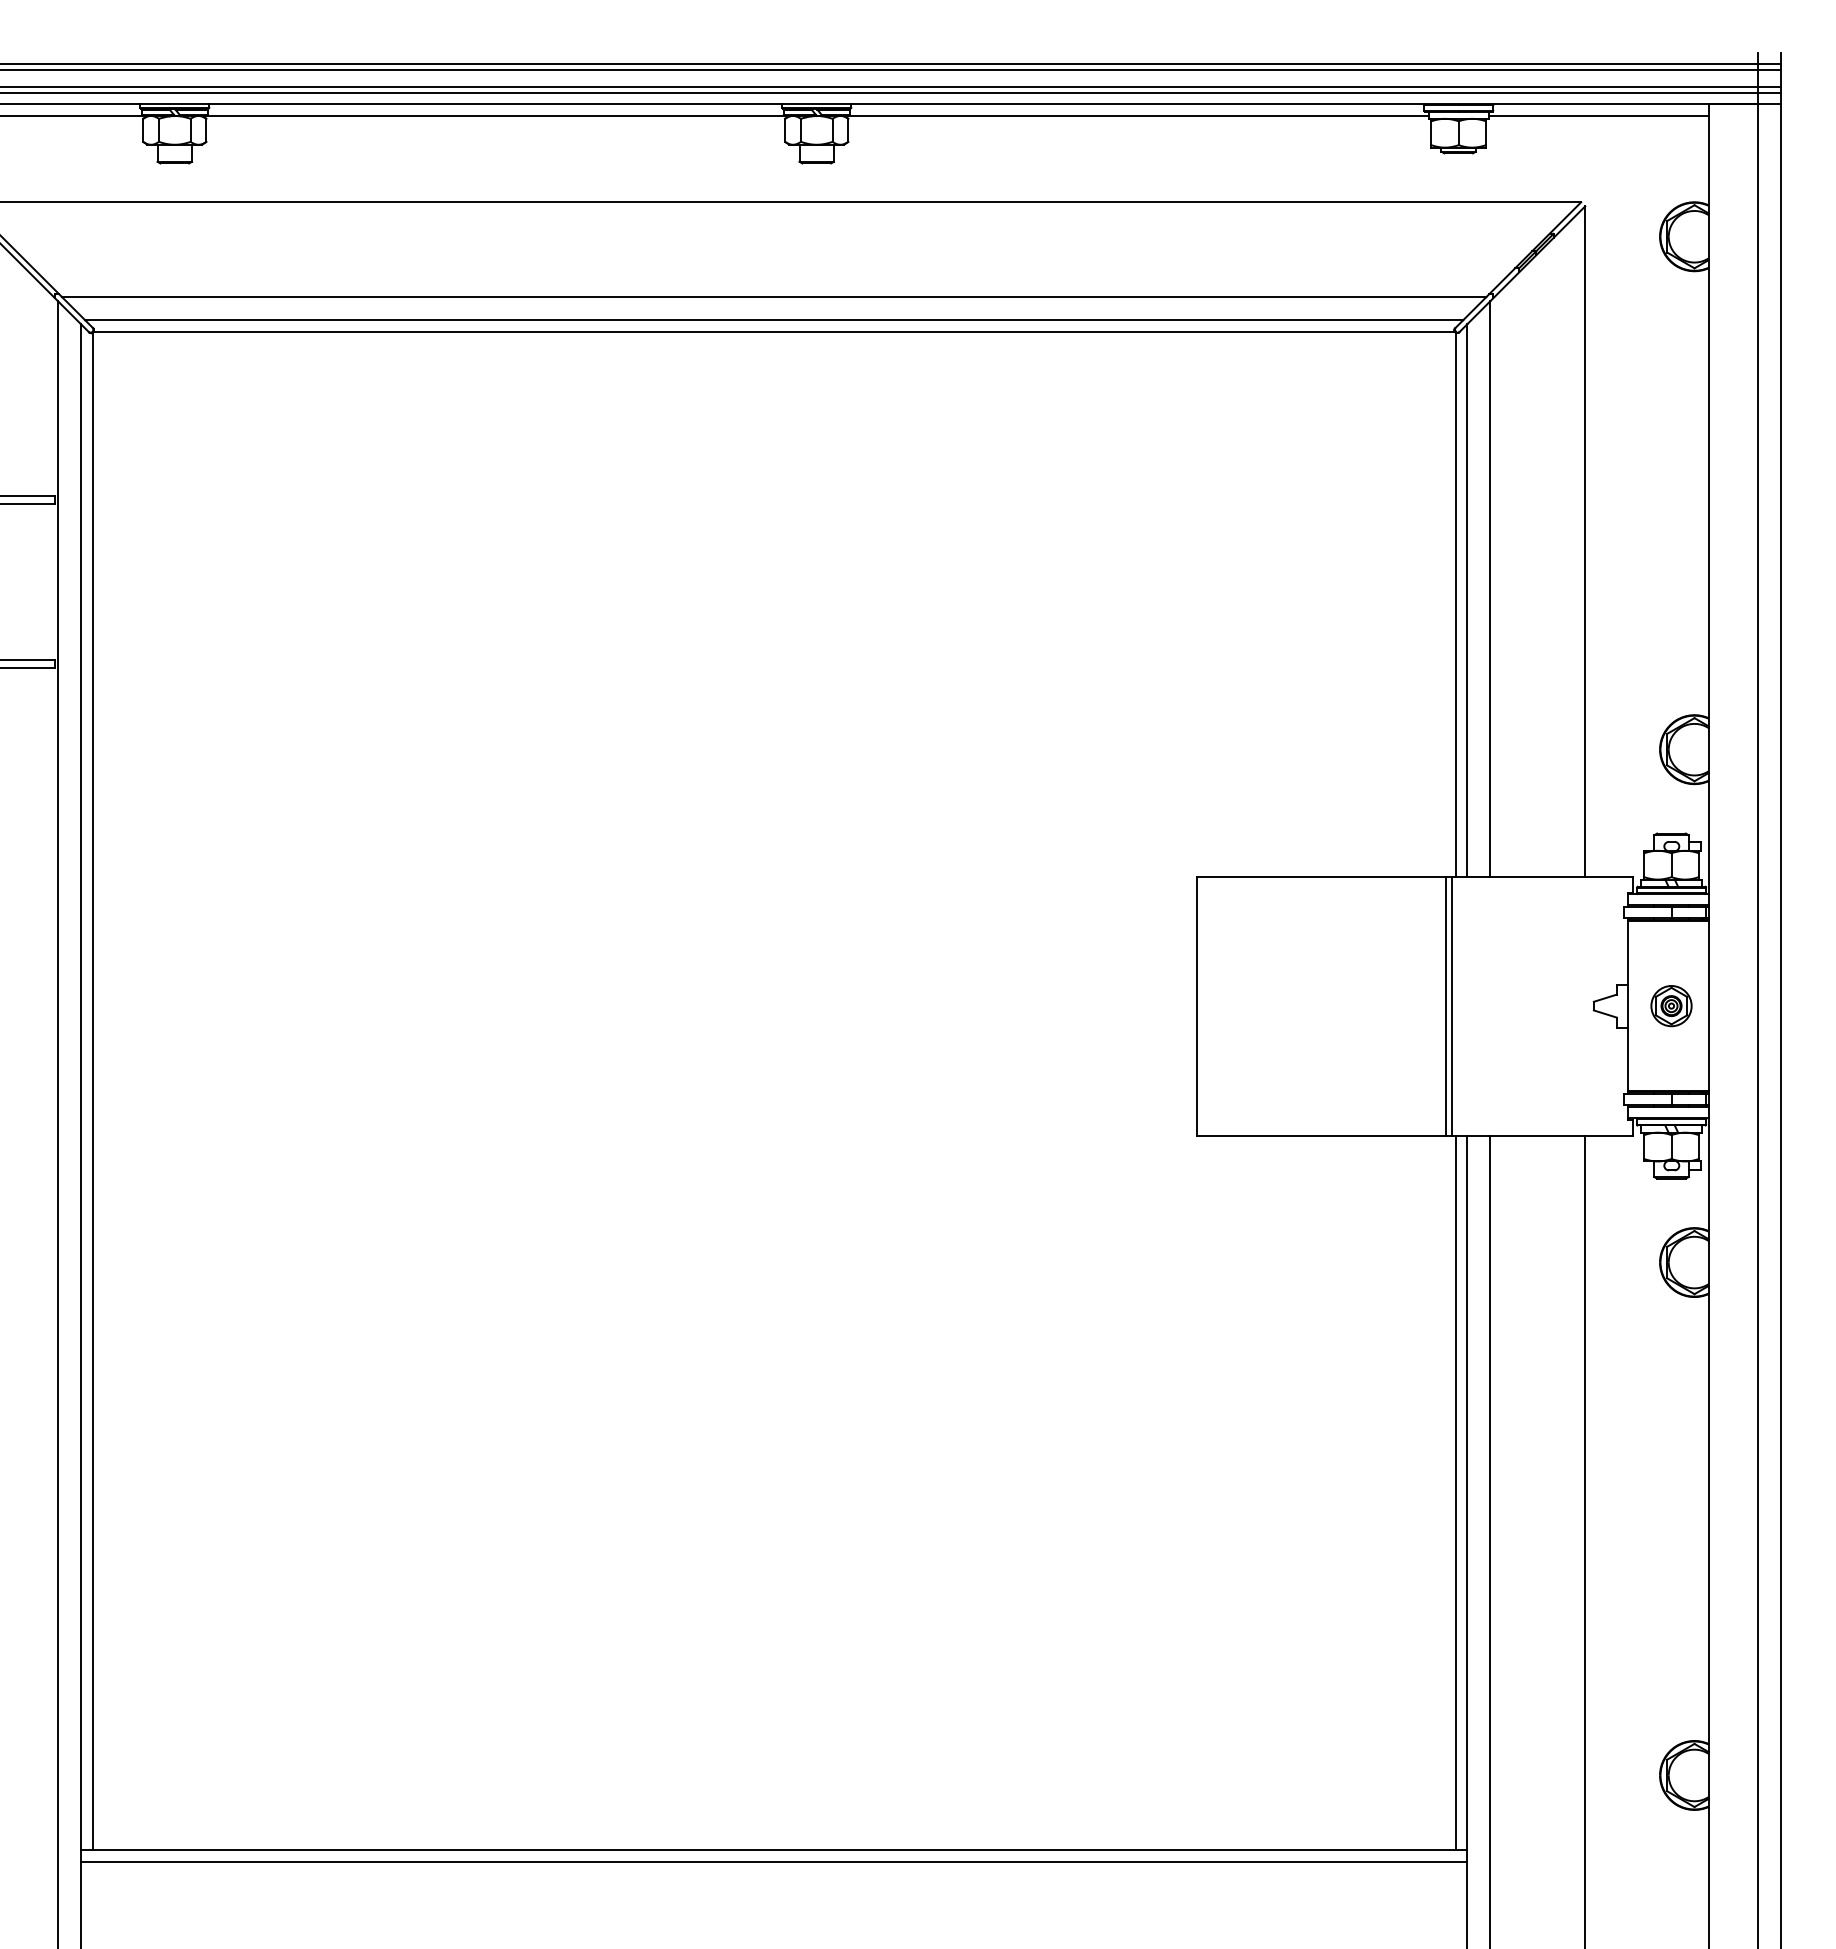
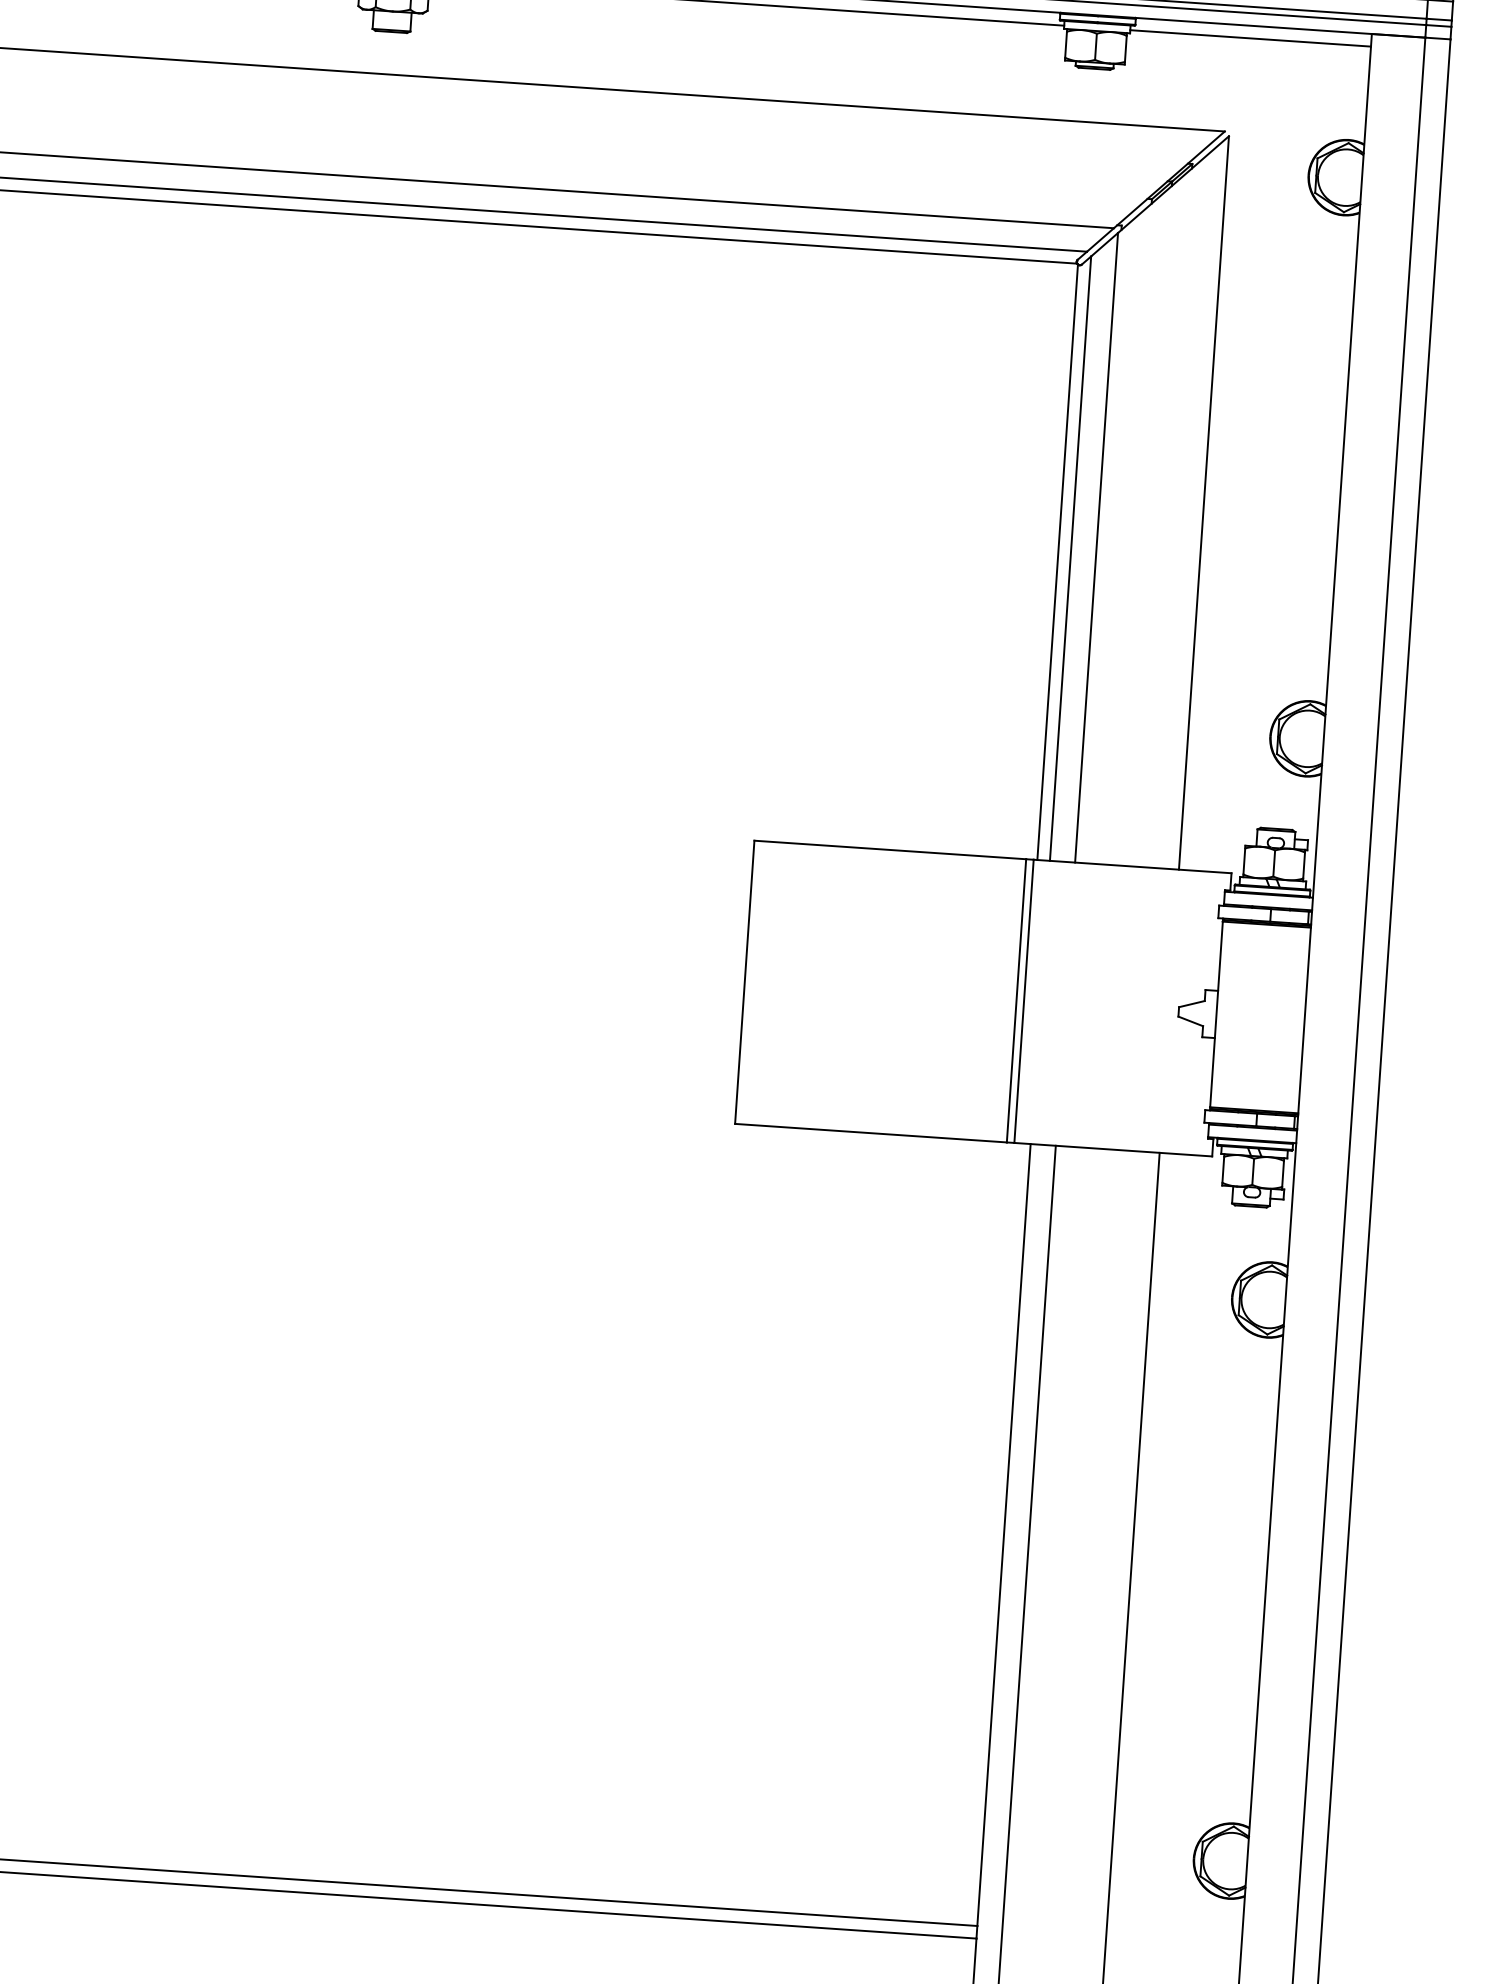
part: (1671, 1006) -> (1263, 1018), removed
line: (1455, 1492) -> (991, 1533), removed

